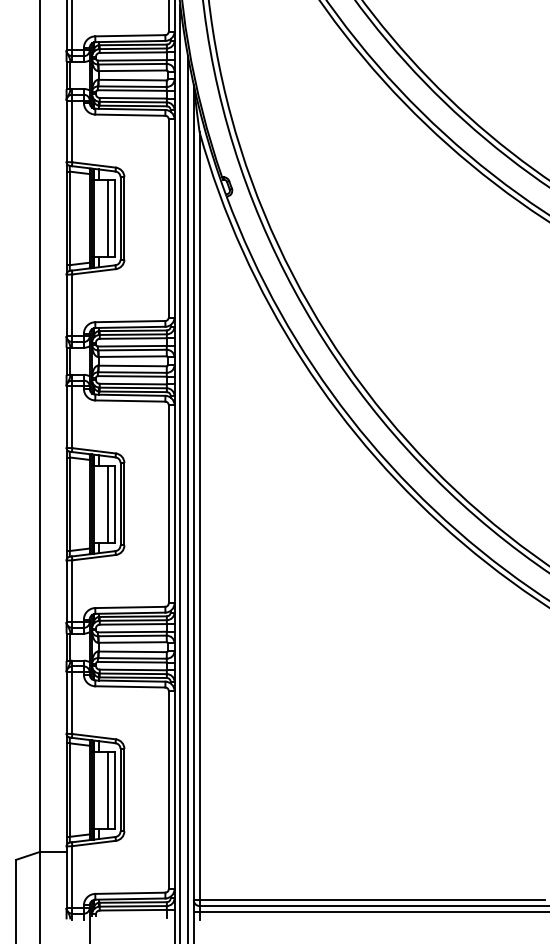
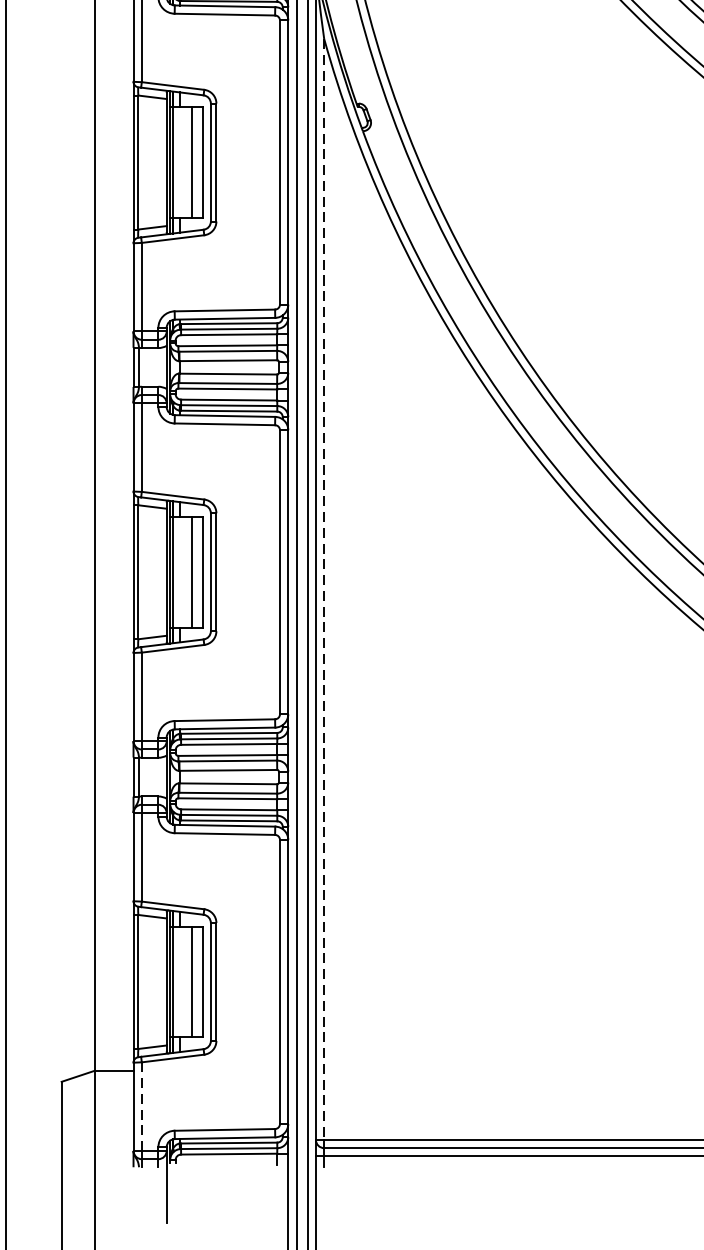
line: (199, 516) -> (324, 589), solid -> dashed
line: (72, 877) -> (142, 1107), solid -> dashed

